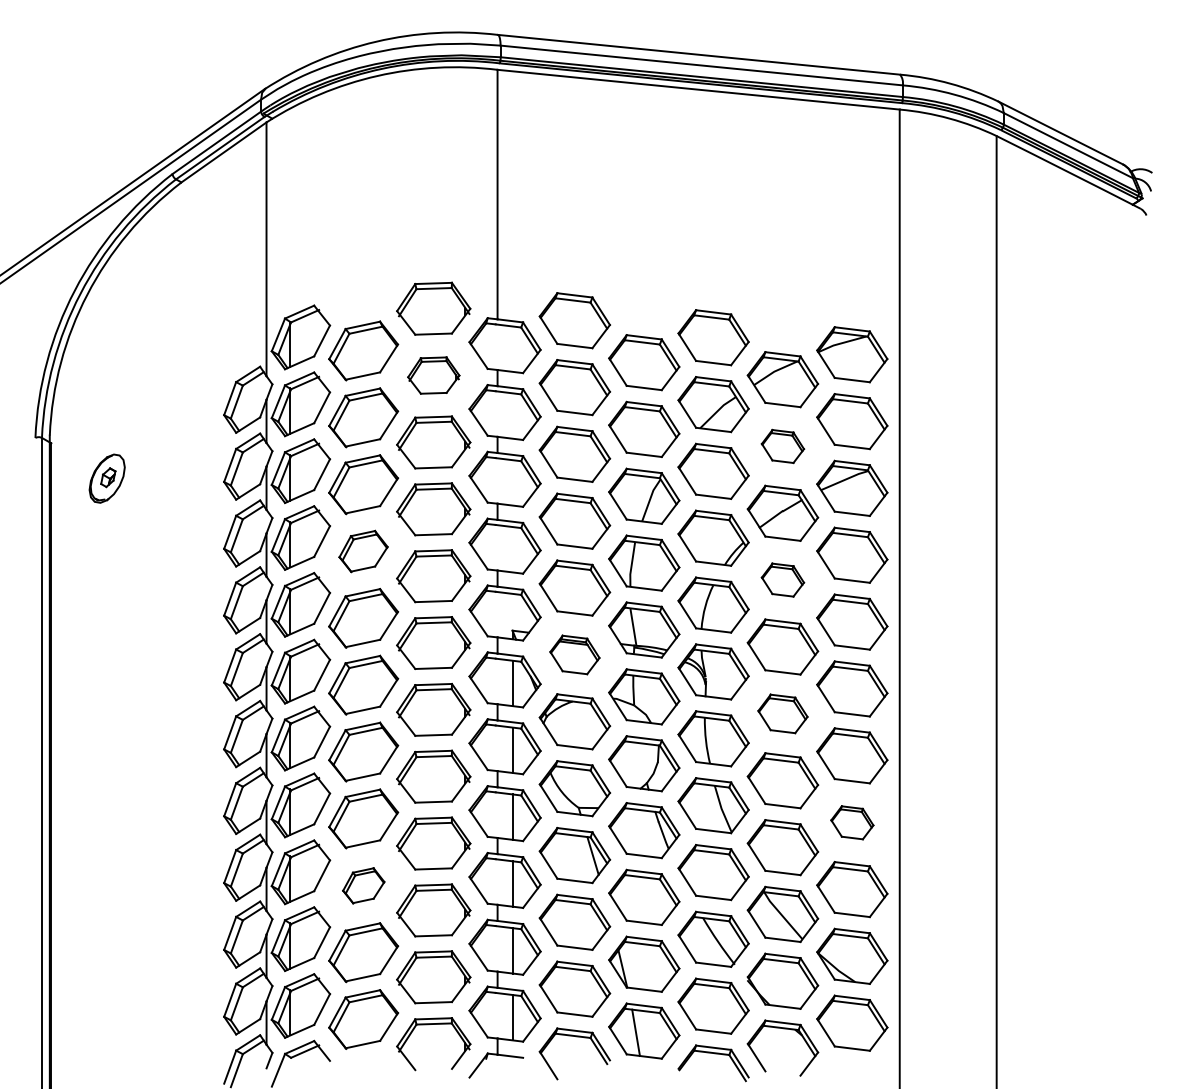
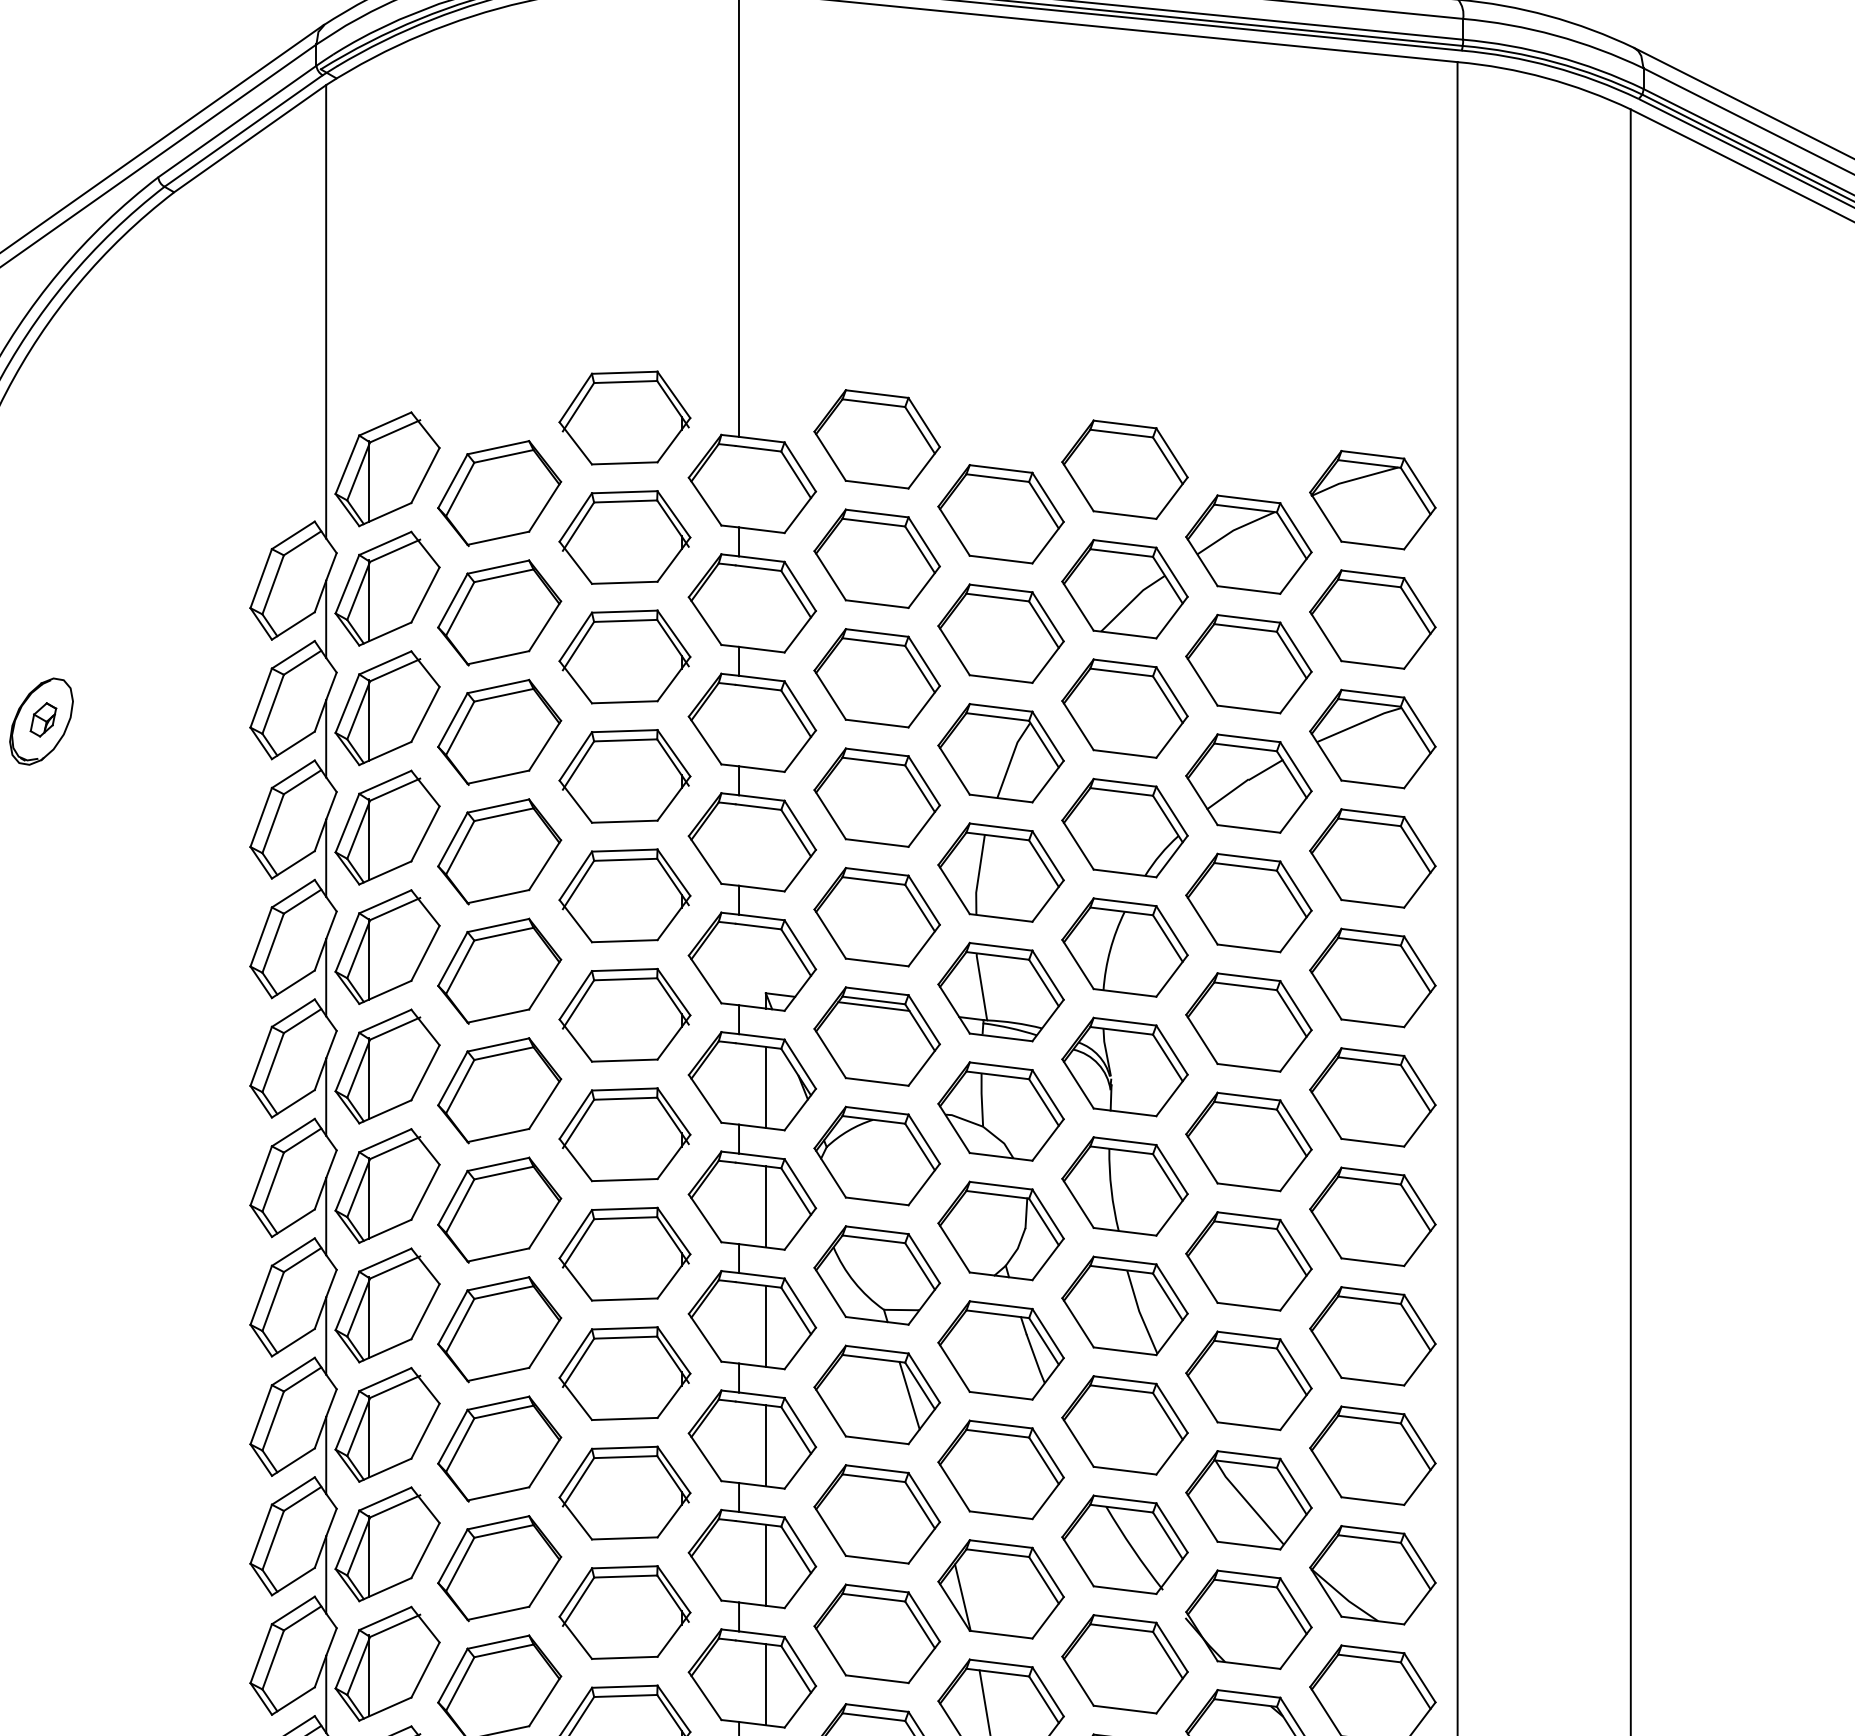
part: (433, 375) -> (624, 537), size x1.43
part: (782, 446) -> (1248, 664), size x1.67
part: (363, 551) -> (499, 851), size x1.43
part: (782, 579) -> (1248, 901), size x1.67
part: (574, 654) -> (876, 1035), size x1.43
part: (782, 713) -> (1248, 1141), size x1.43
part: (852, 822) -> (1373, 1335), size x1.67
part: (363, 885) -> (499, 1448), size x1.67

